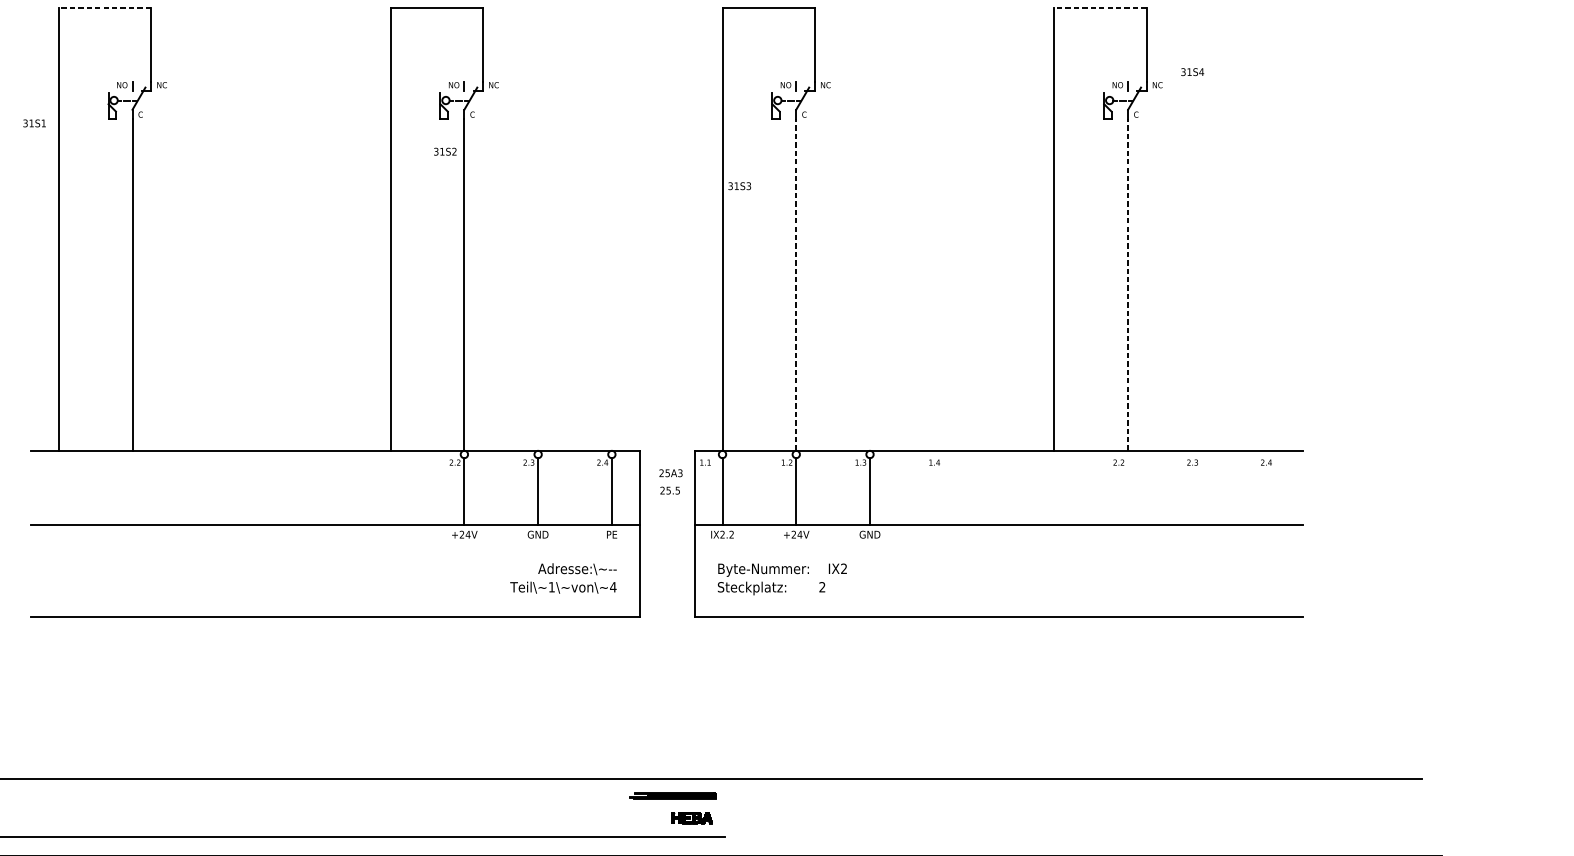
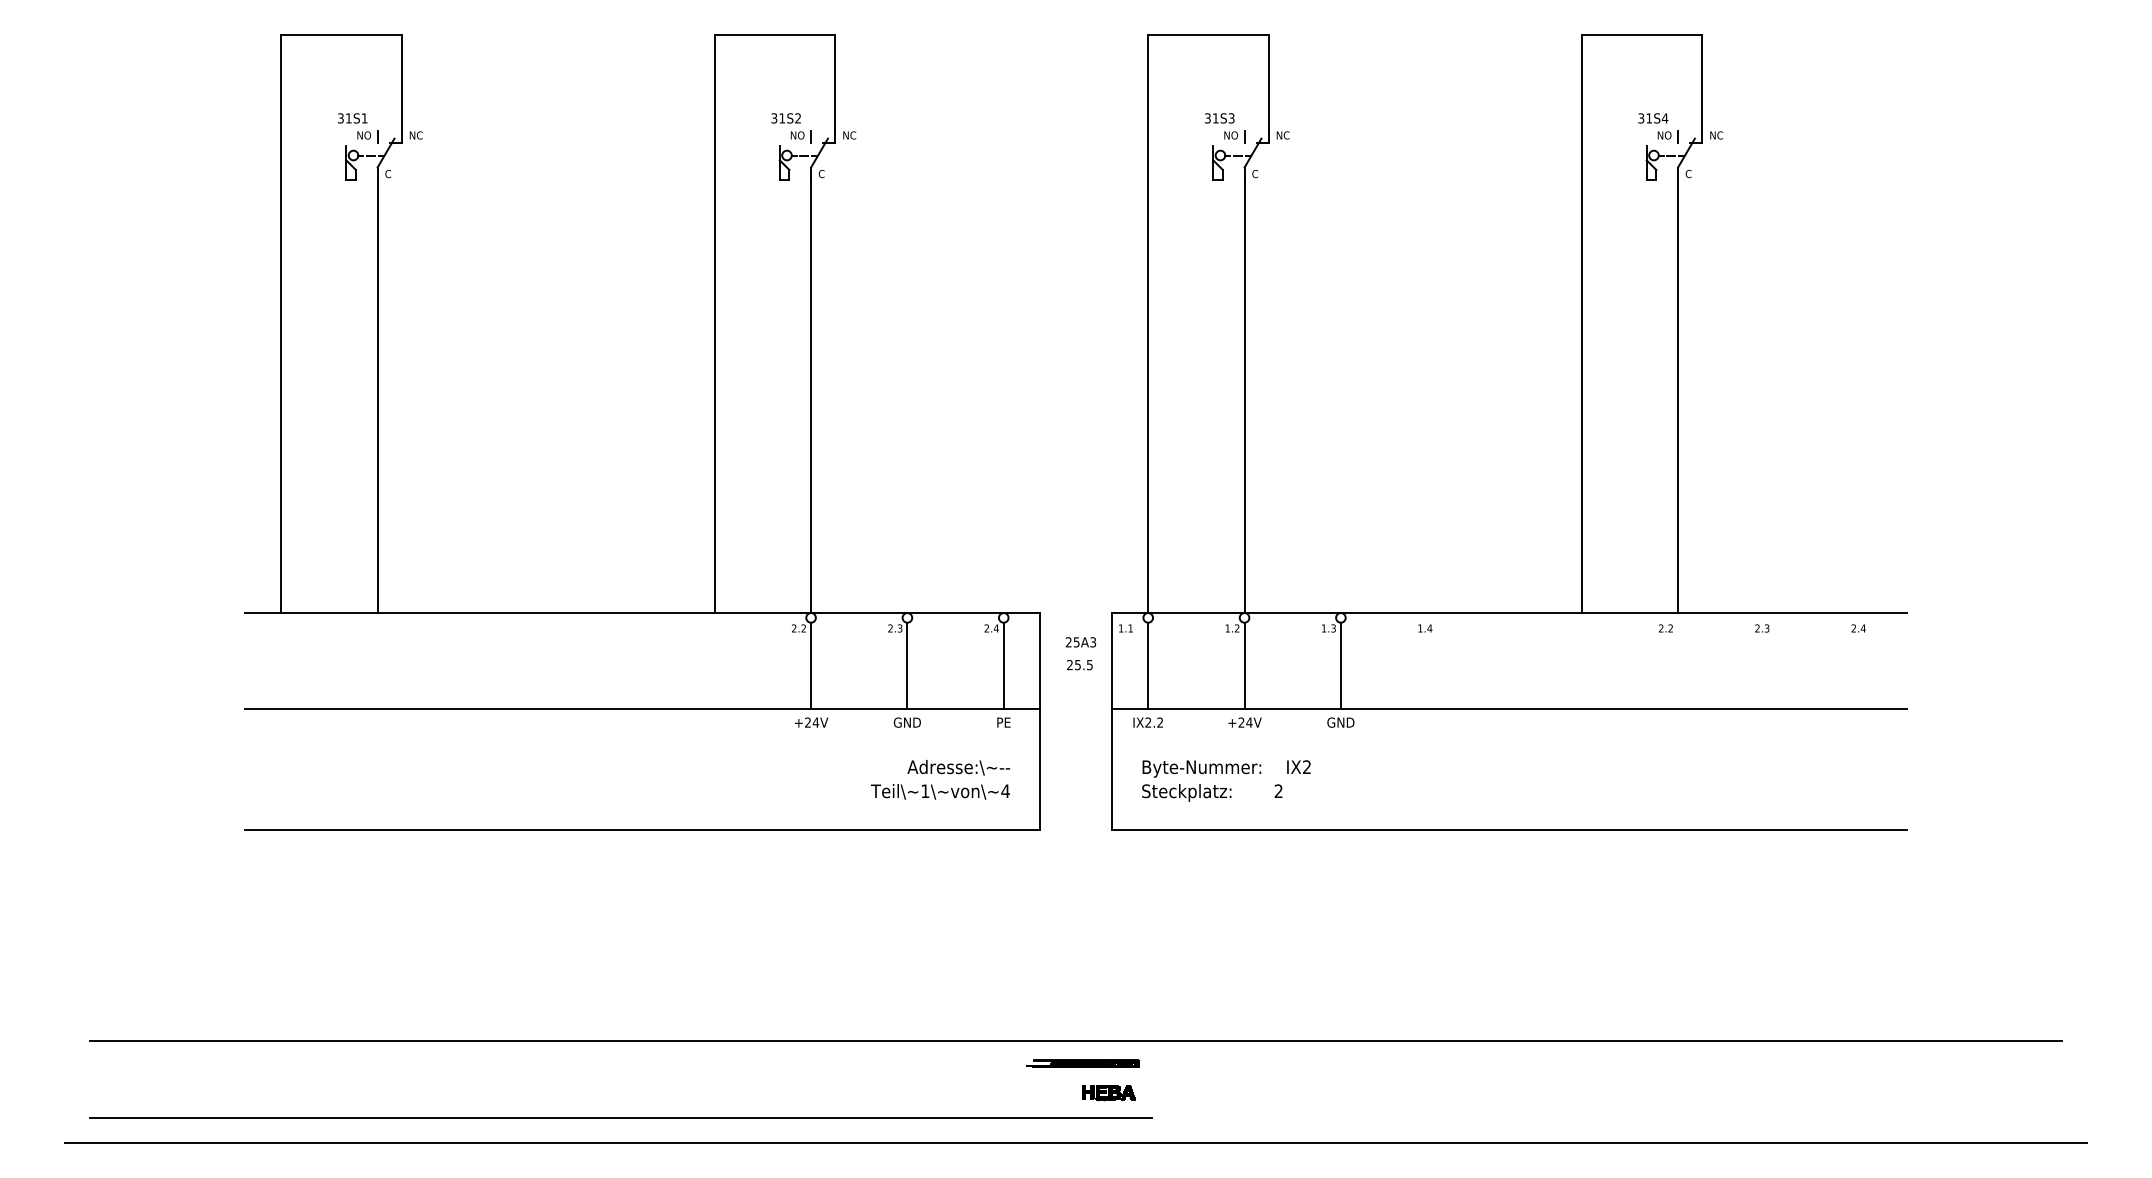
line: (104, 8) -> (341, 35), dashed -> solid
line: (1100, 8) -> (1641, 35), dashed -> solid
text: (1192, 72) -> (1653, 118), moved
text: (34, 123) -> (352, 118), moved
text: (444, 151) -> (785, 118), moved
text: (739, 186) -> (1219, 118), moved
line: (796, 285) -> (1244, 396), dashed -> solid
line: (1128, 285) -> (1678, 396), dashed -> solid

